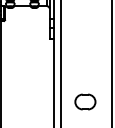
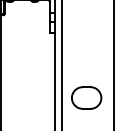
part: (85, 101) -> (86, 97), size x1.43

